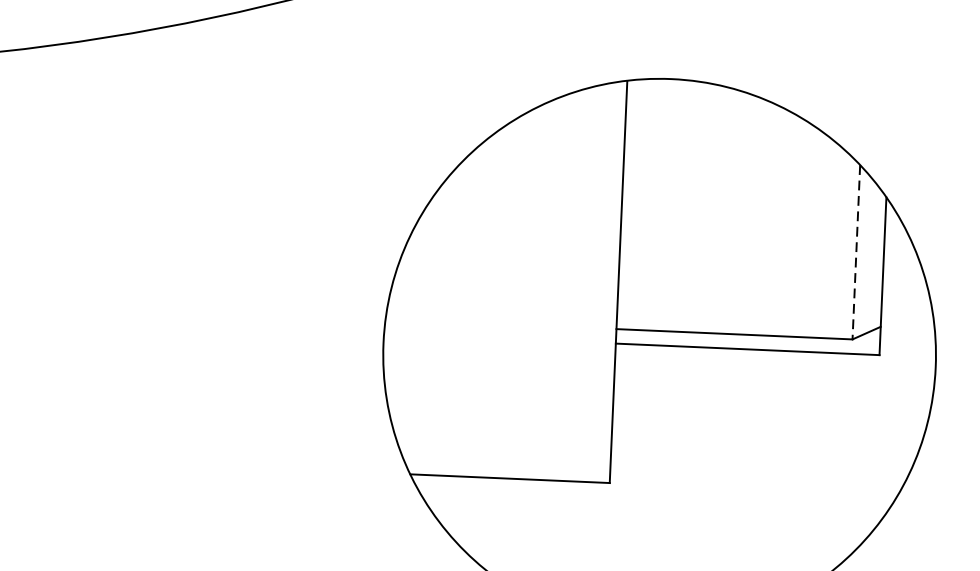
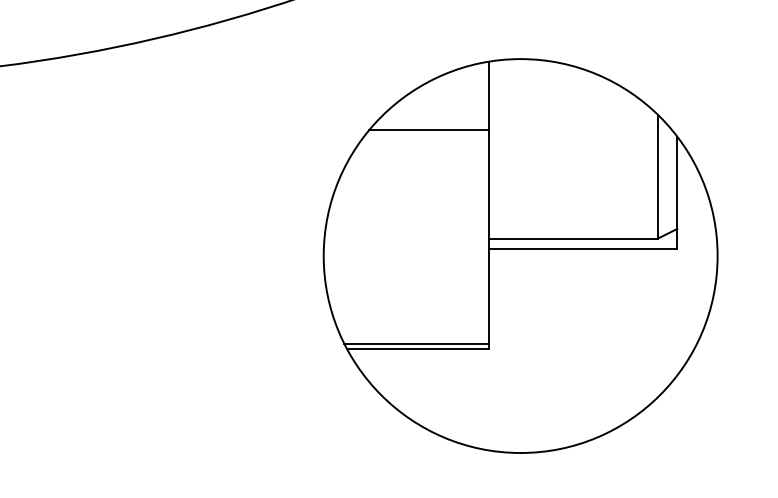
line: (539, 173) -> (429, 130), added
line: (856, 253) -> (657, 177), dashed -> solid
line: (508, 471) -> (416, 343), added

